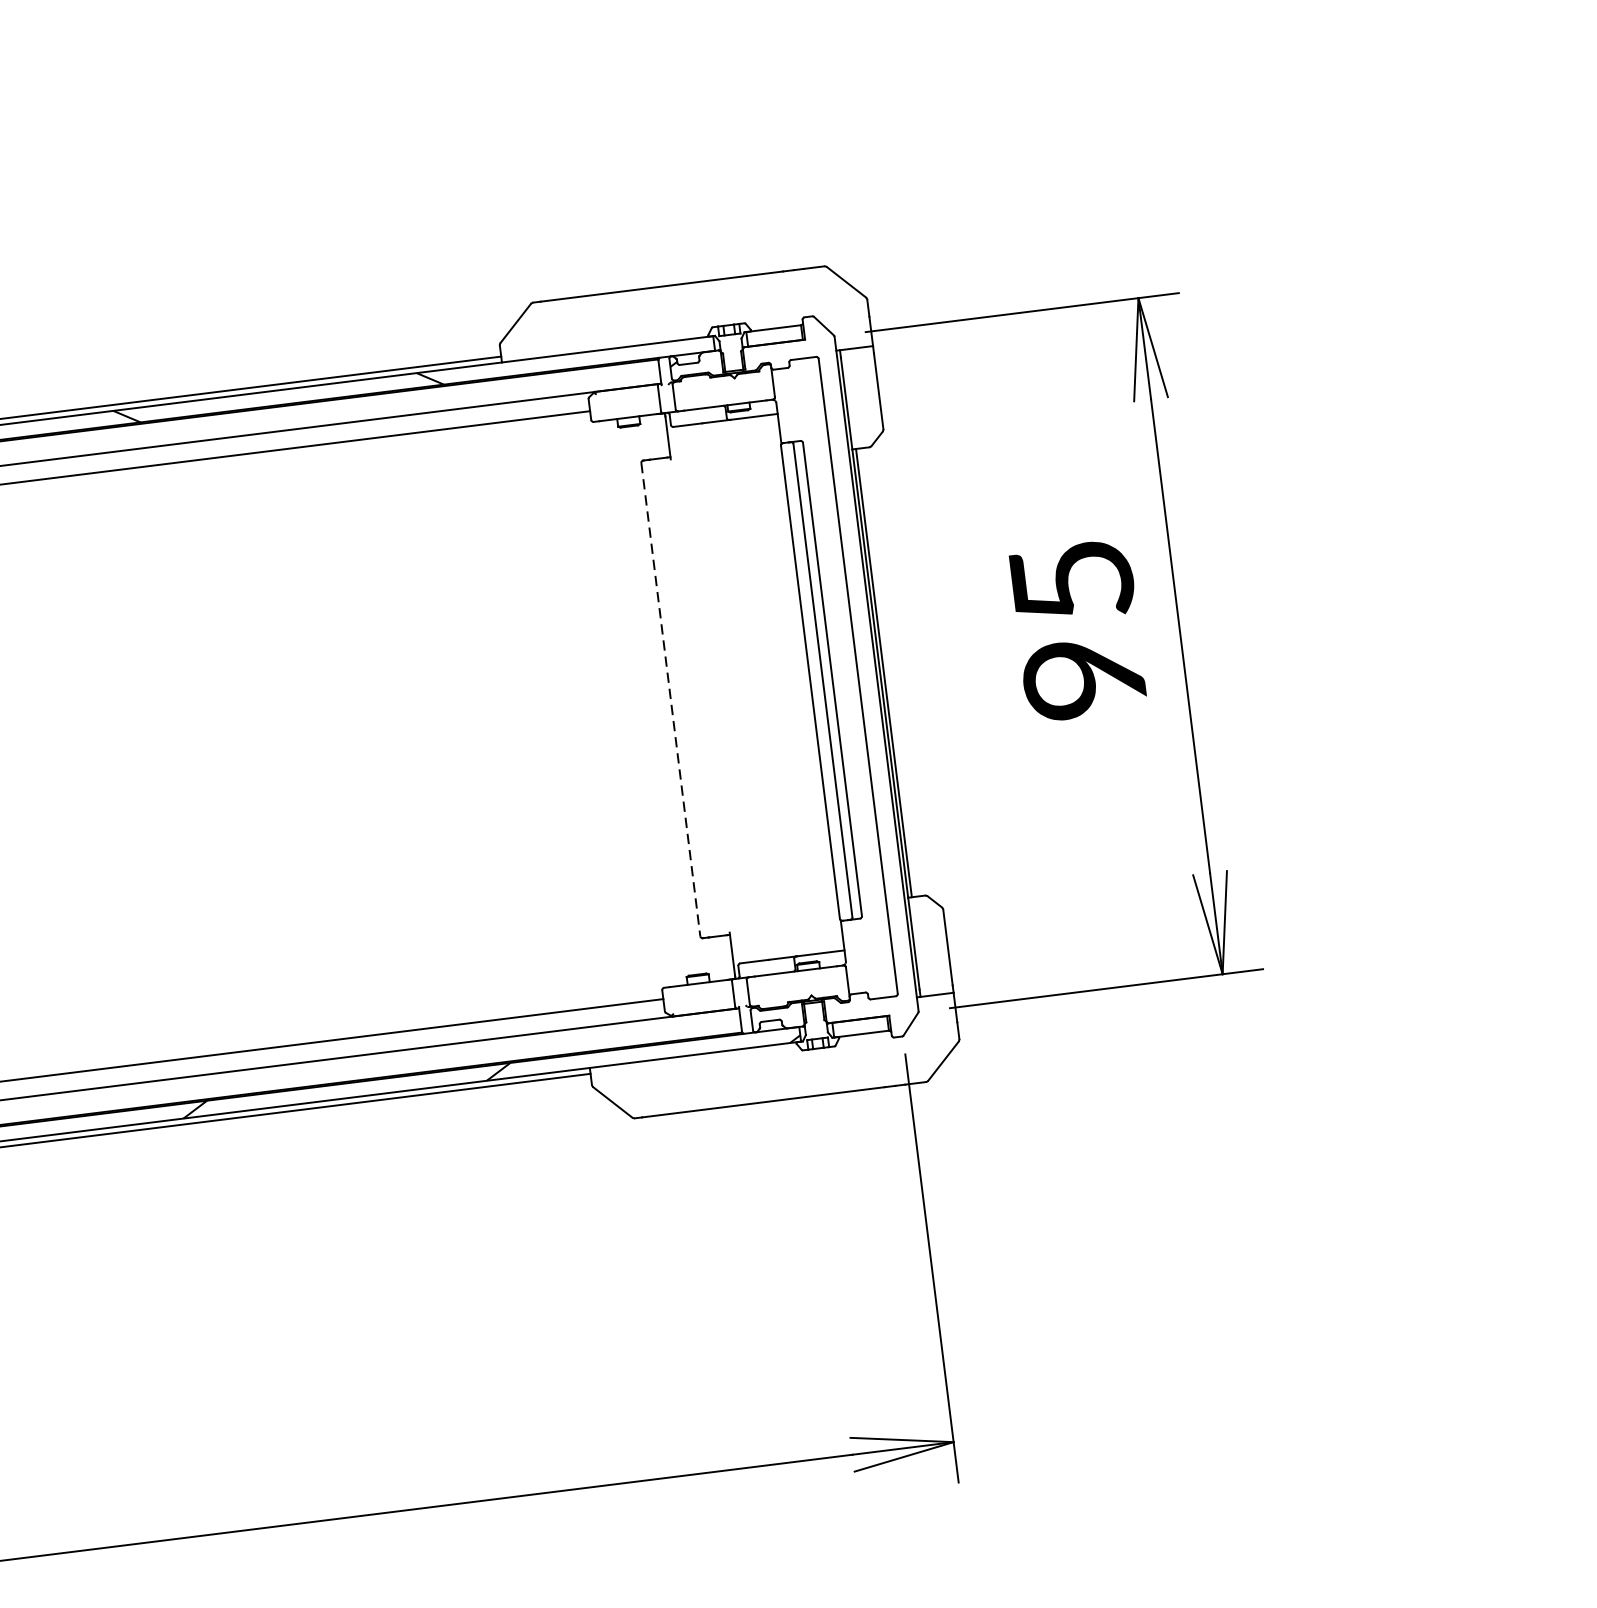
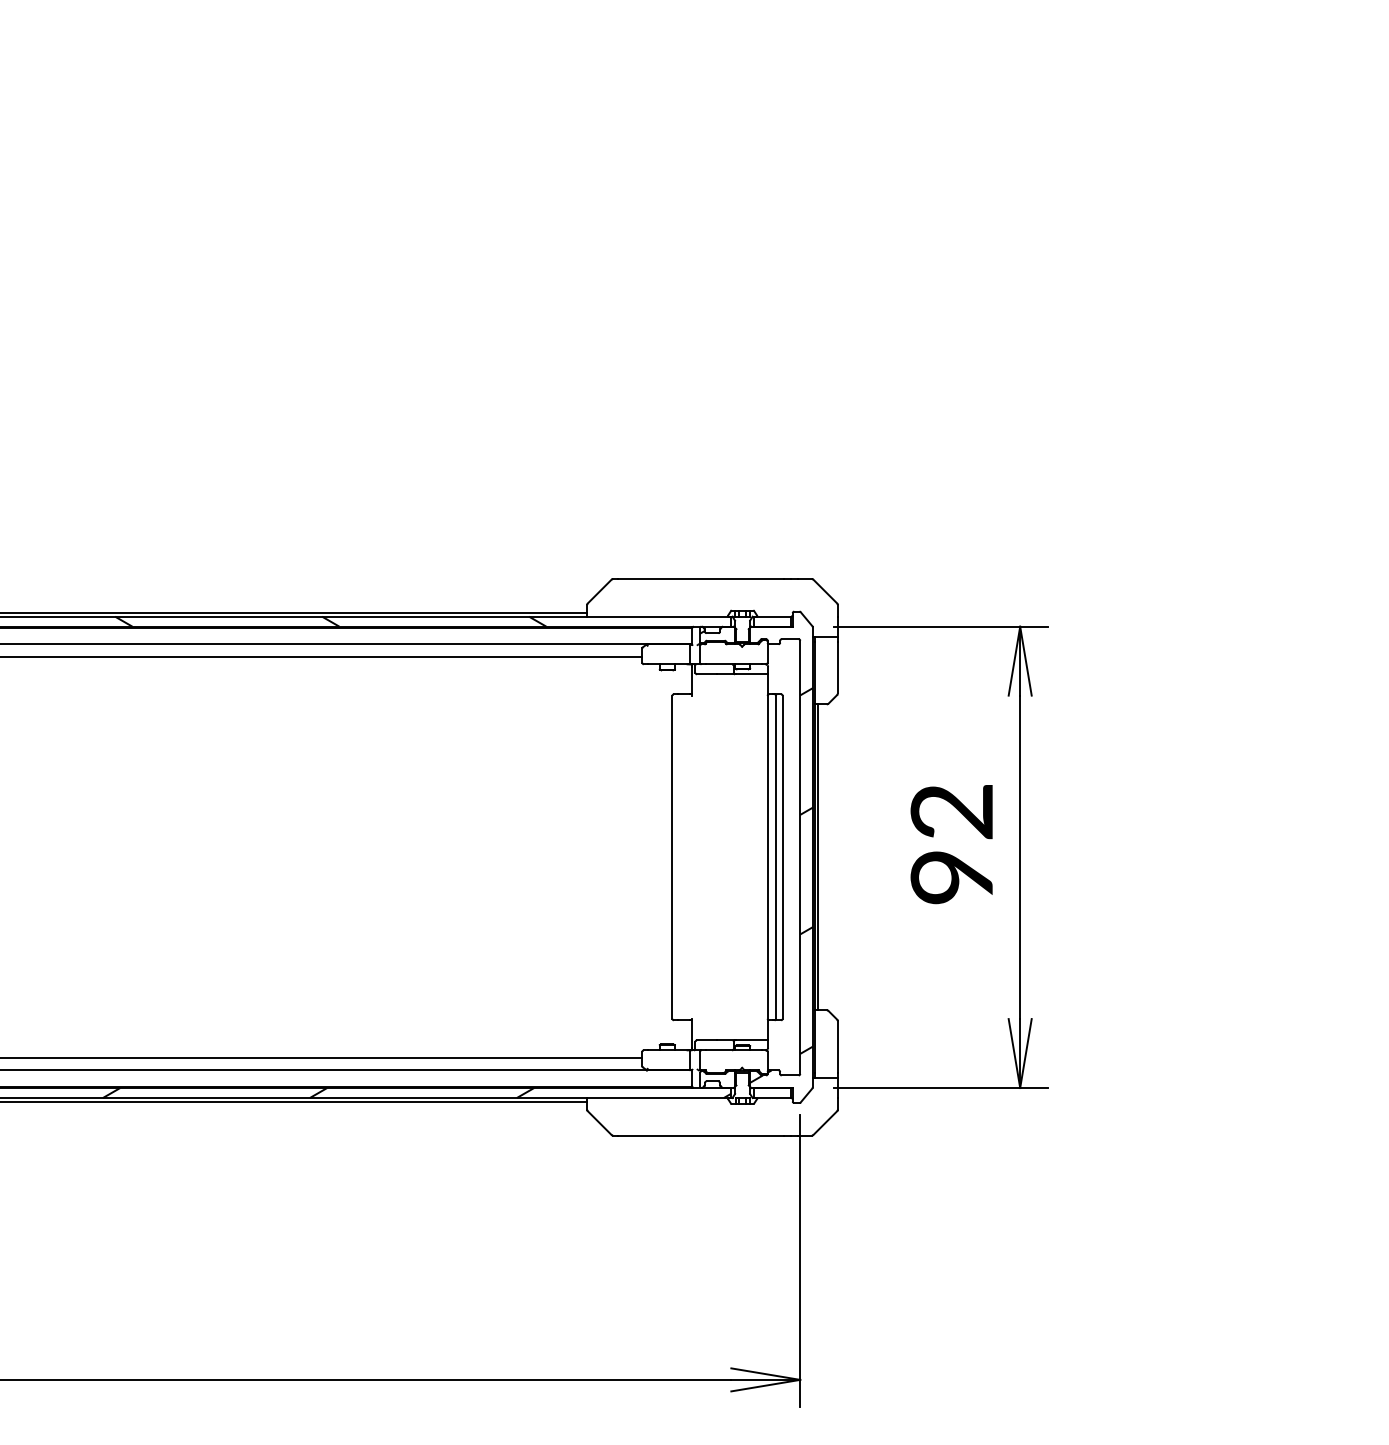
text: (1071, 582) -> (951, 812), 95 -> 92
line: (671, 699) -> (672, 857), dashed -> solid
hatch: (834, 721) -> (780, 885), added

